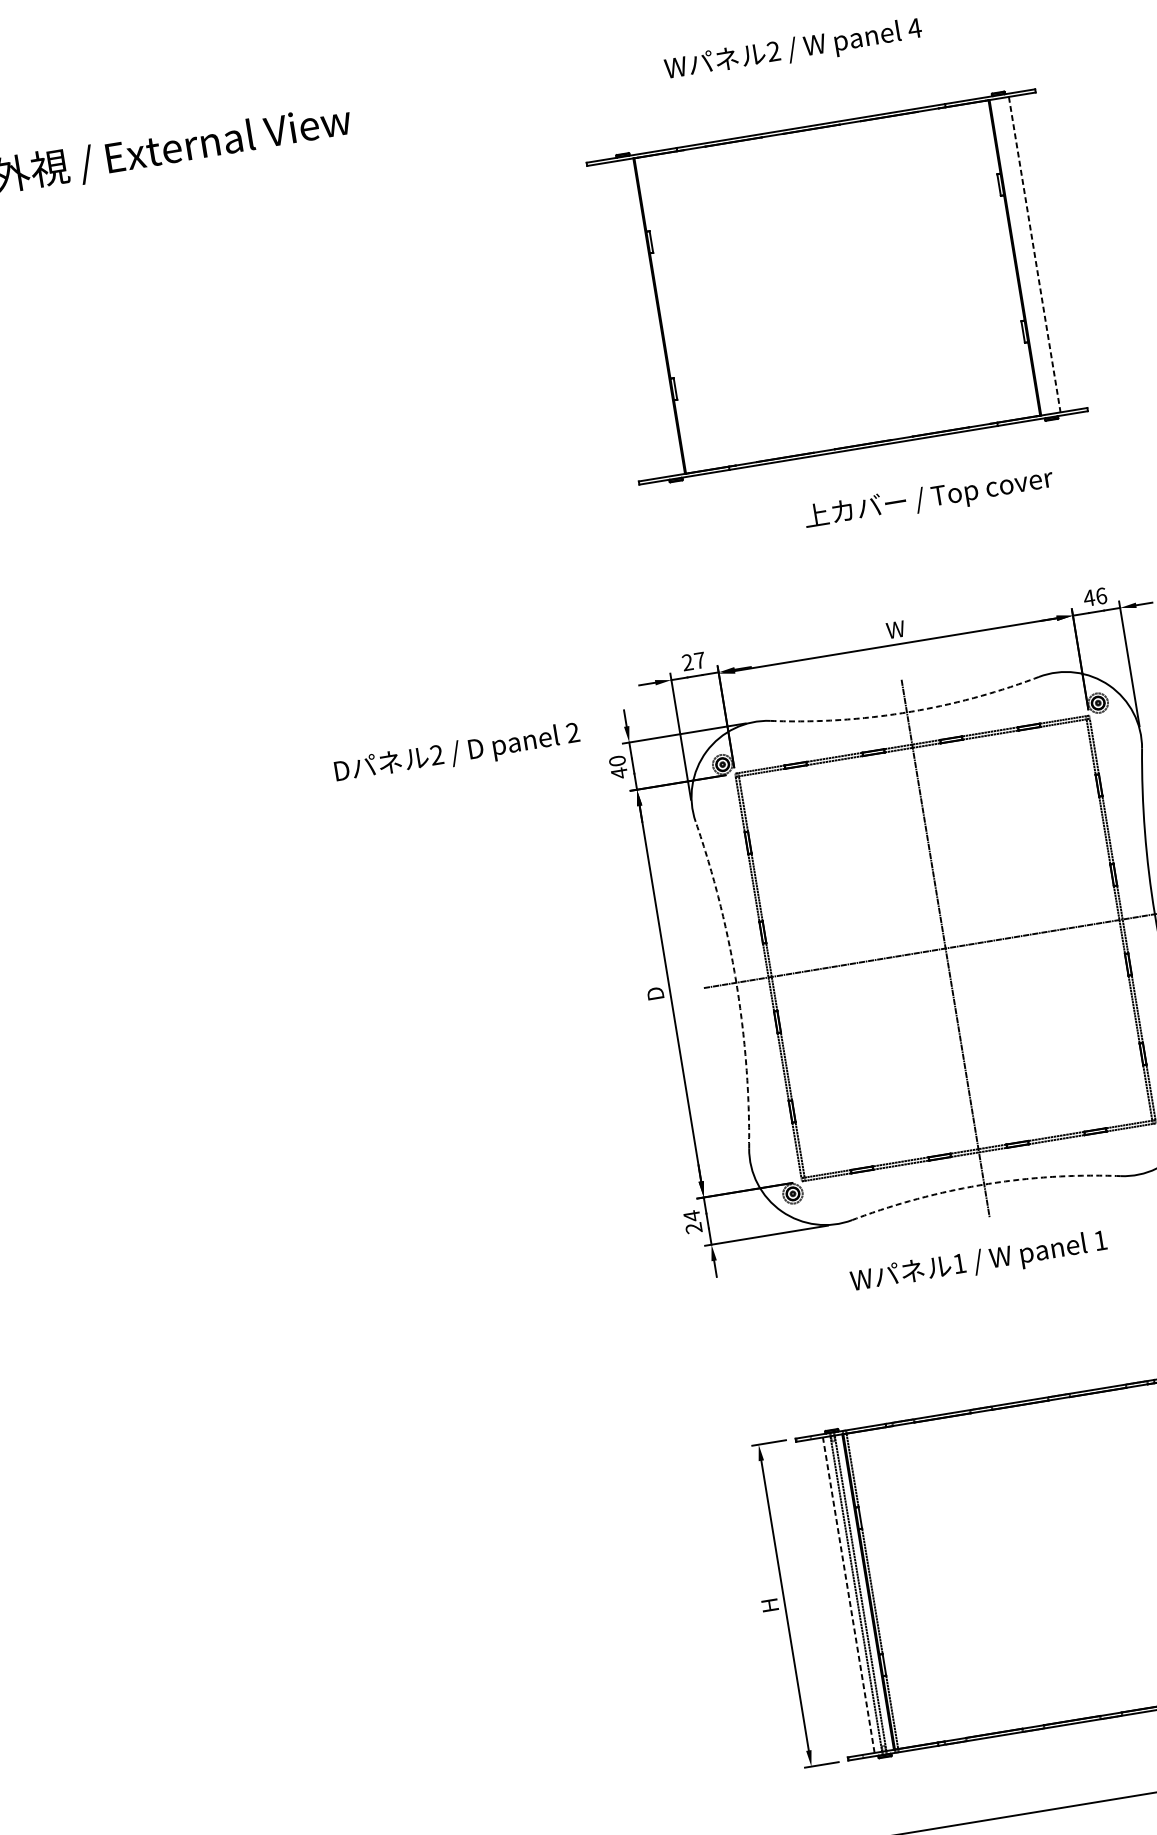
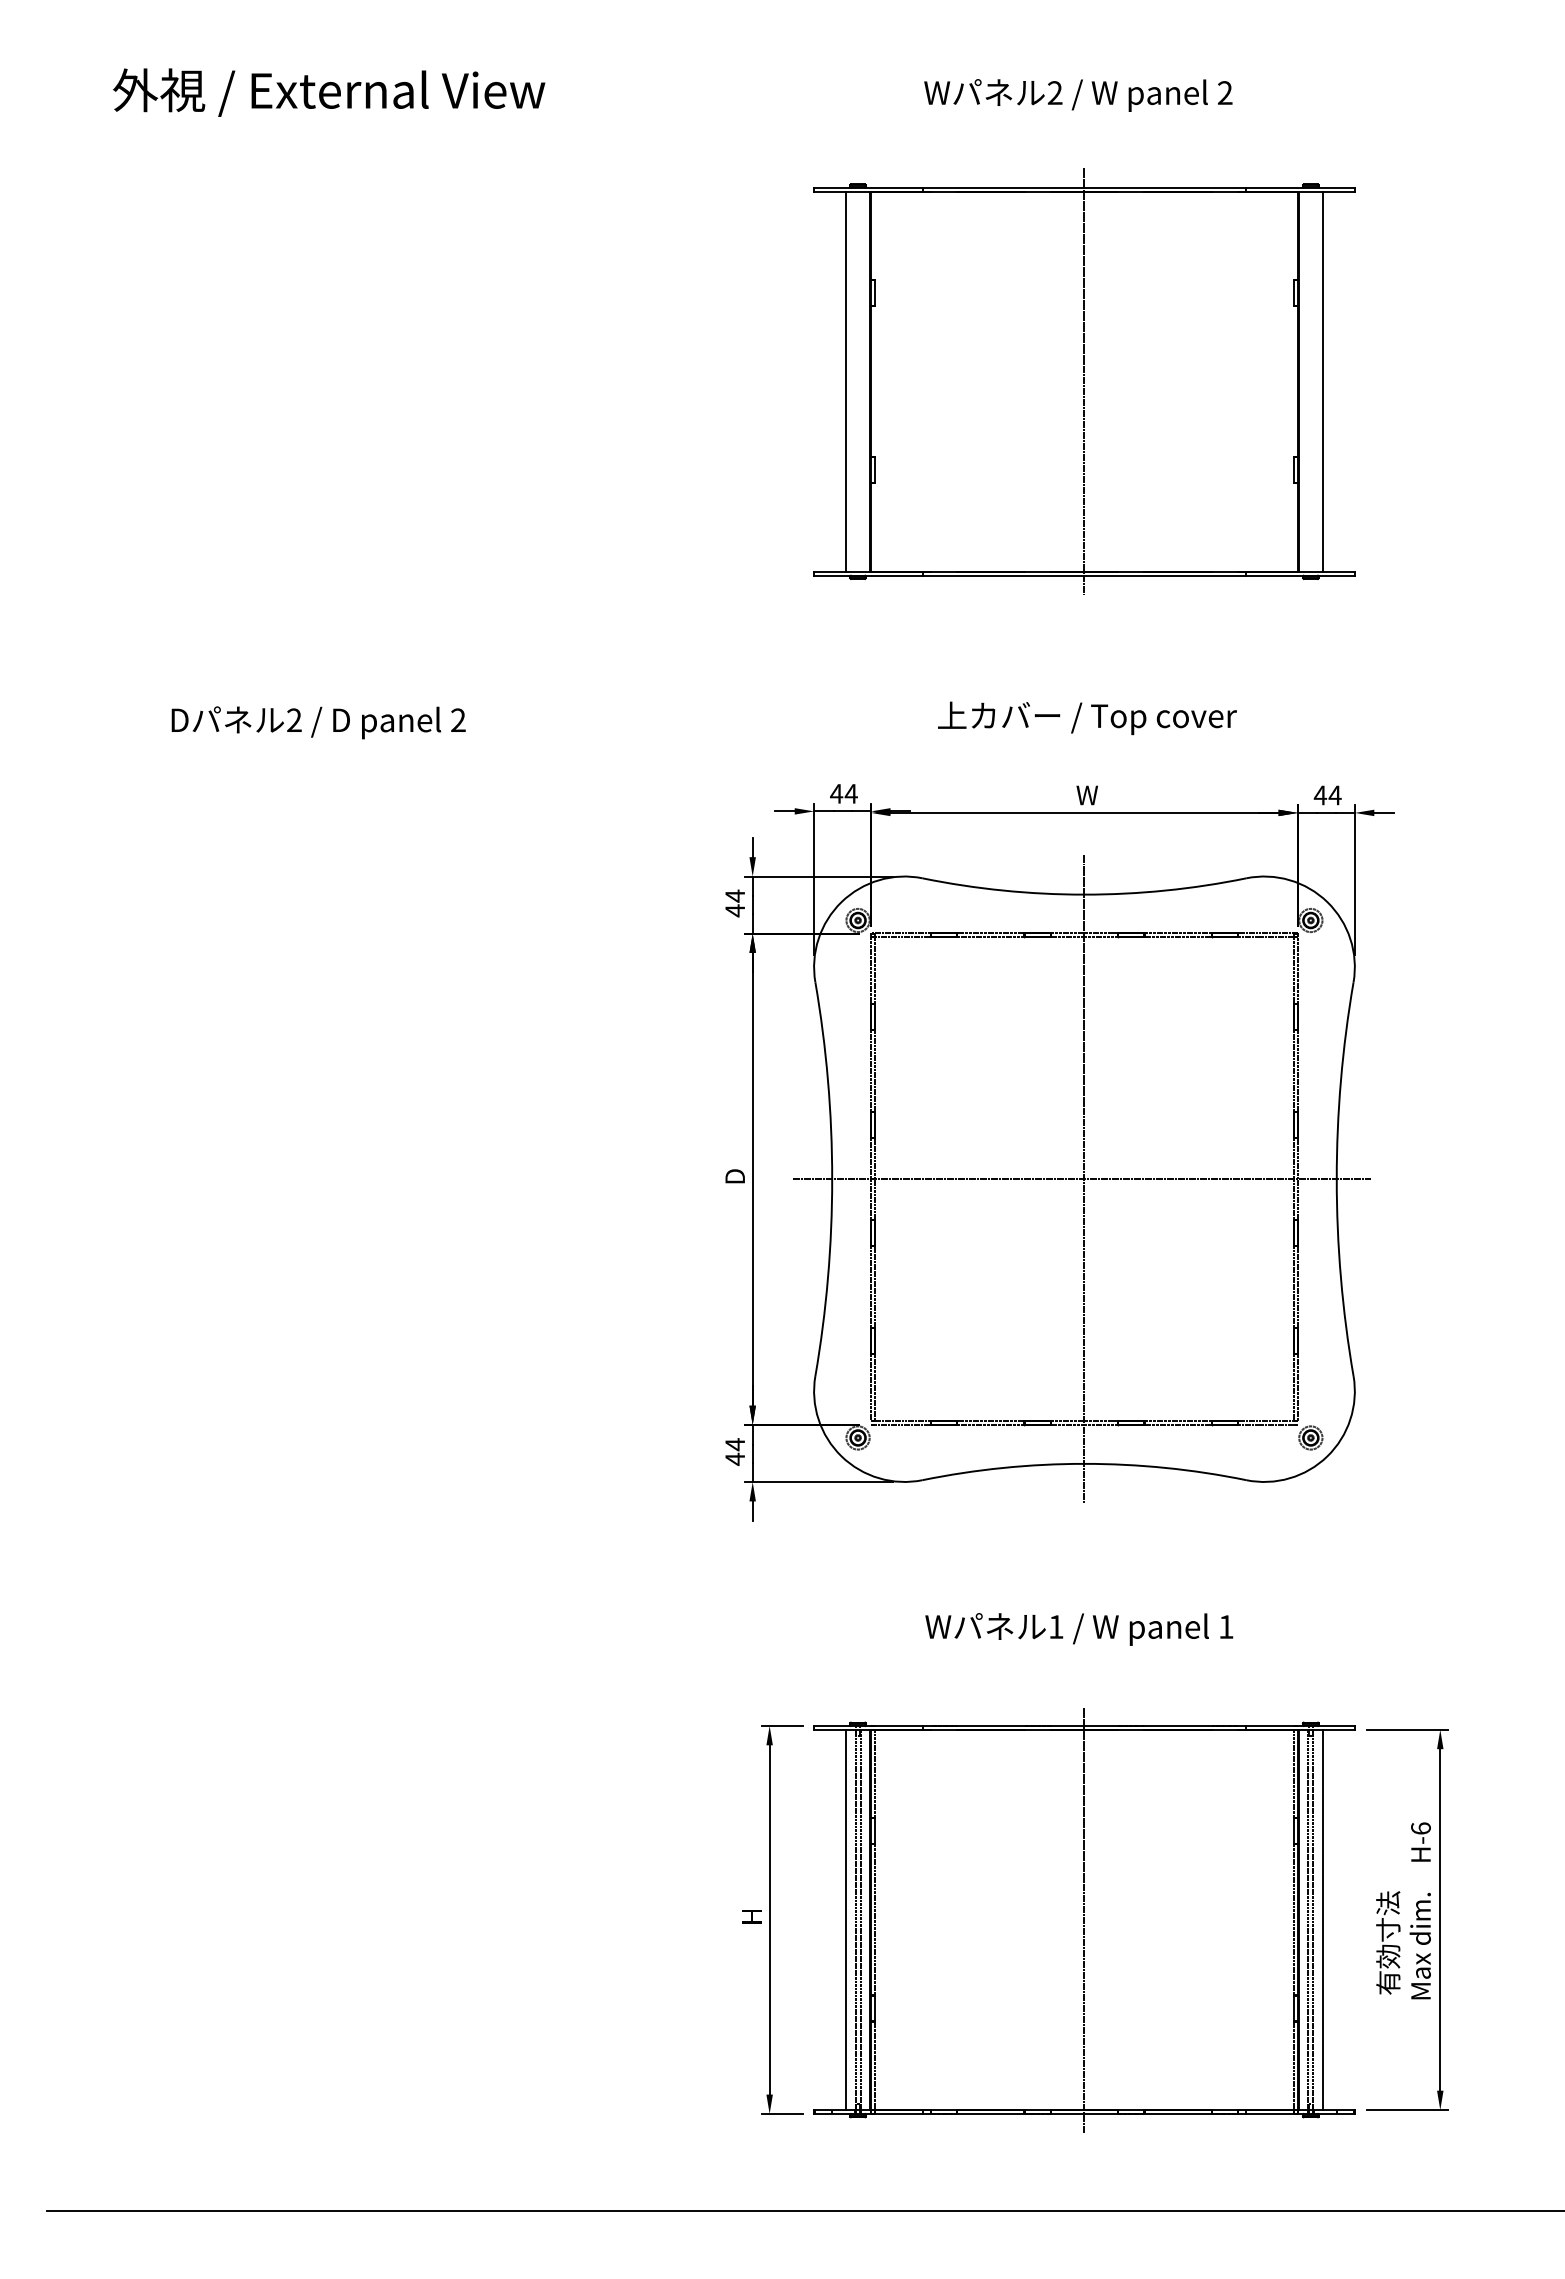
text: (914, 27) -> (1225, 92), 4 -> 2
line: (1034, 255) -> (1322, 382), dashed -> solid
line: (837, 286) -> (1084, 381), added
line: (639, 319) -> (846, 381), added
text: (929, 499) -> (1087, 718), moved
text: (1100, 596) -> (1334, 795), 46 -> 44
text: (693, 661) -> (843, 793), 27 -> 44
arc: (906, 712) -> (1084, 894), dashed -> solid
text: (457, 753) -> (318, 722), moved
text: (617, 760) -> (735, 895), 40 -> 44
arc: (736, 982) -> (832, 1179), dashed -> solid
arc: (984, 1184) -> (1084, 1463), dashed -> solid
text: (693, 1228) -> (734, 1459), 24 -> 44
text: (979, 1262) -> (1079, 1629), moved
line: (1046, 1562) -> (1084, 1919), added
line: (848, 1594) -> (846, 1919), dashed -> solid

